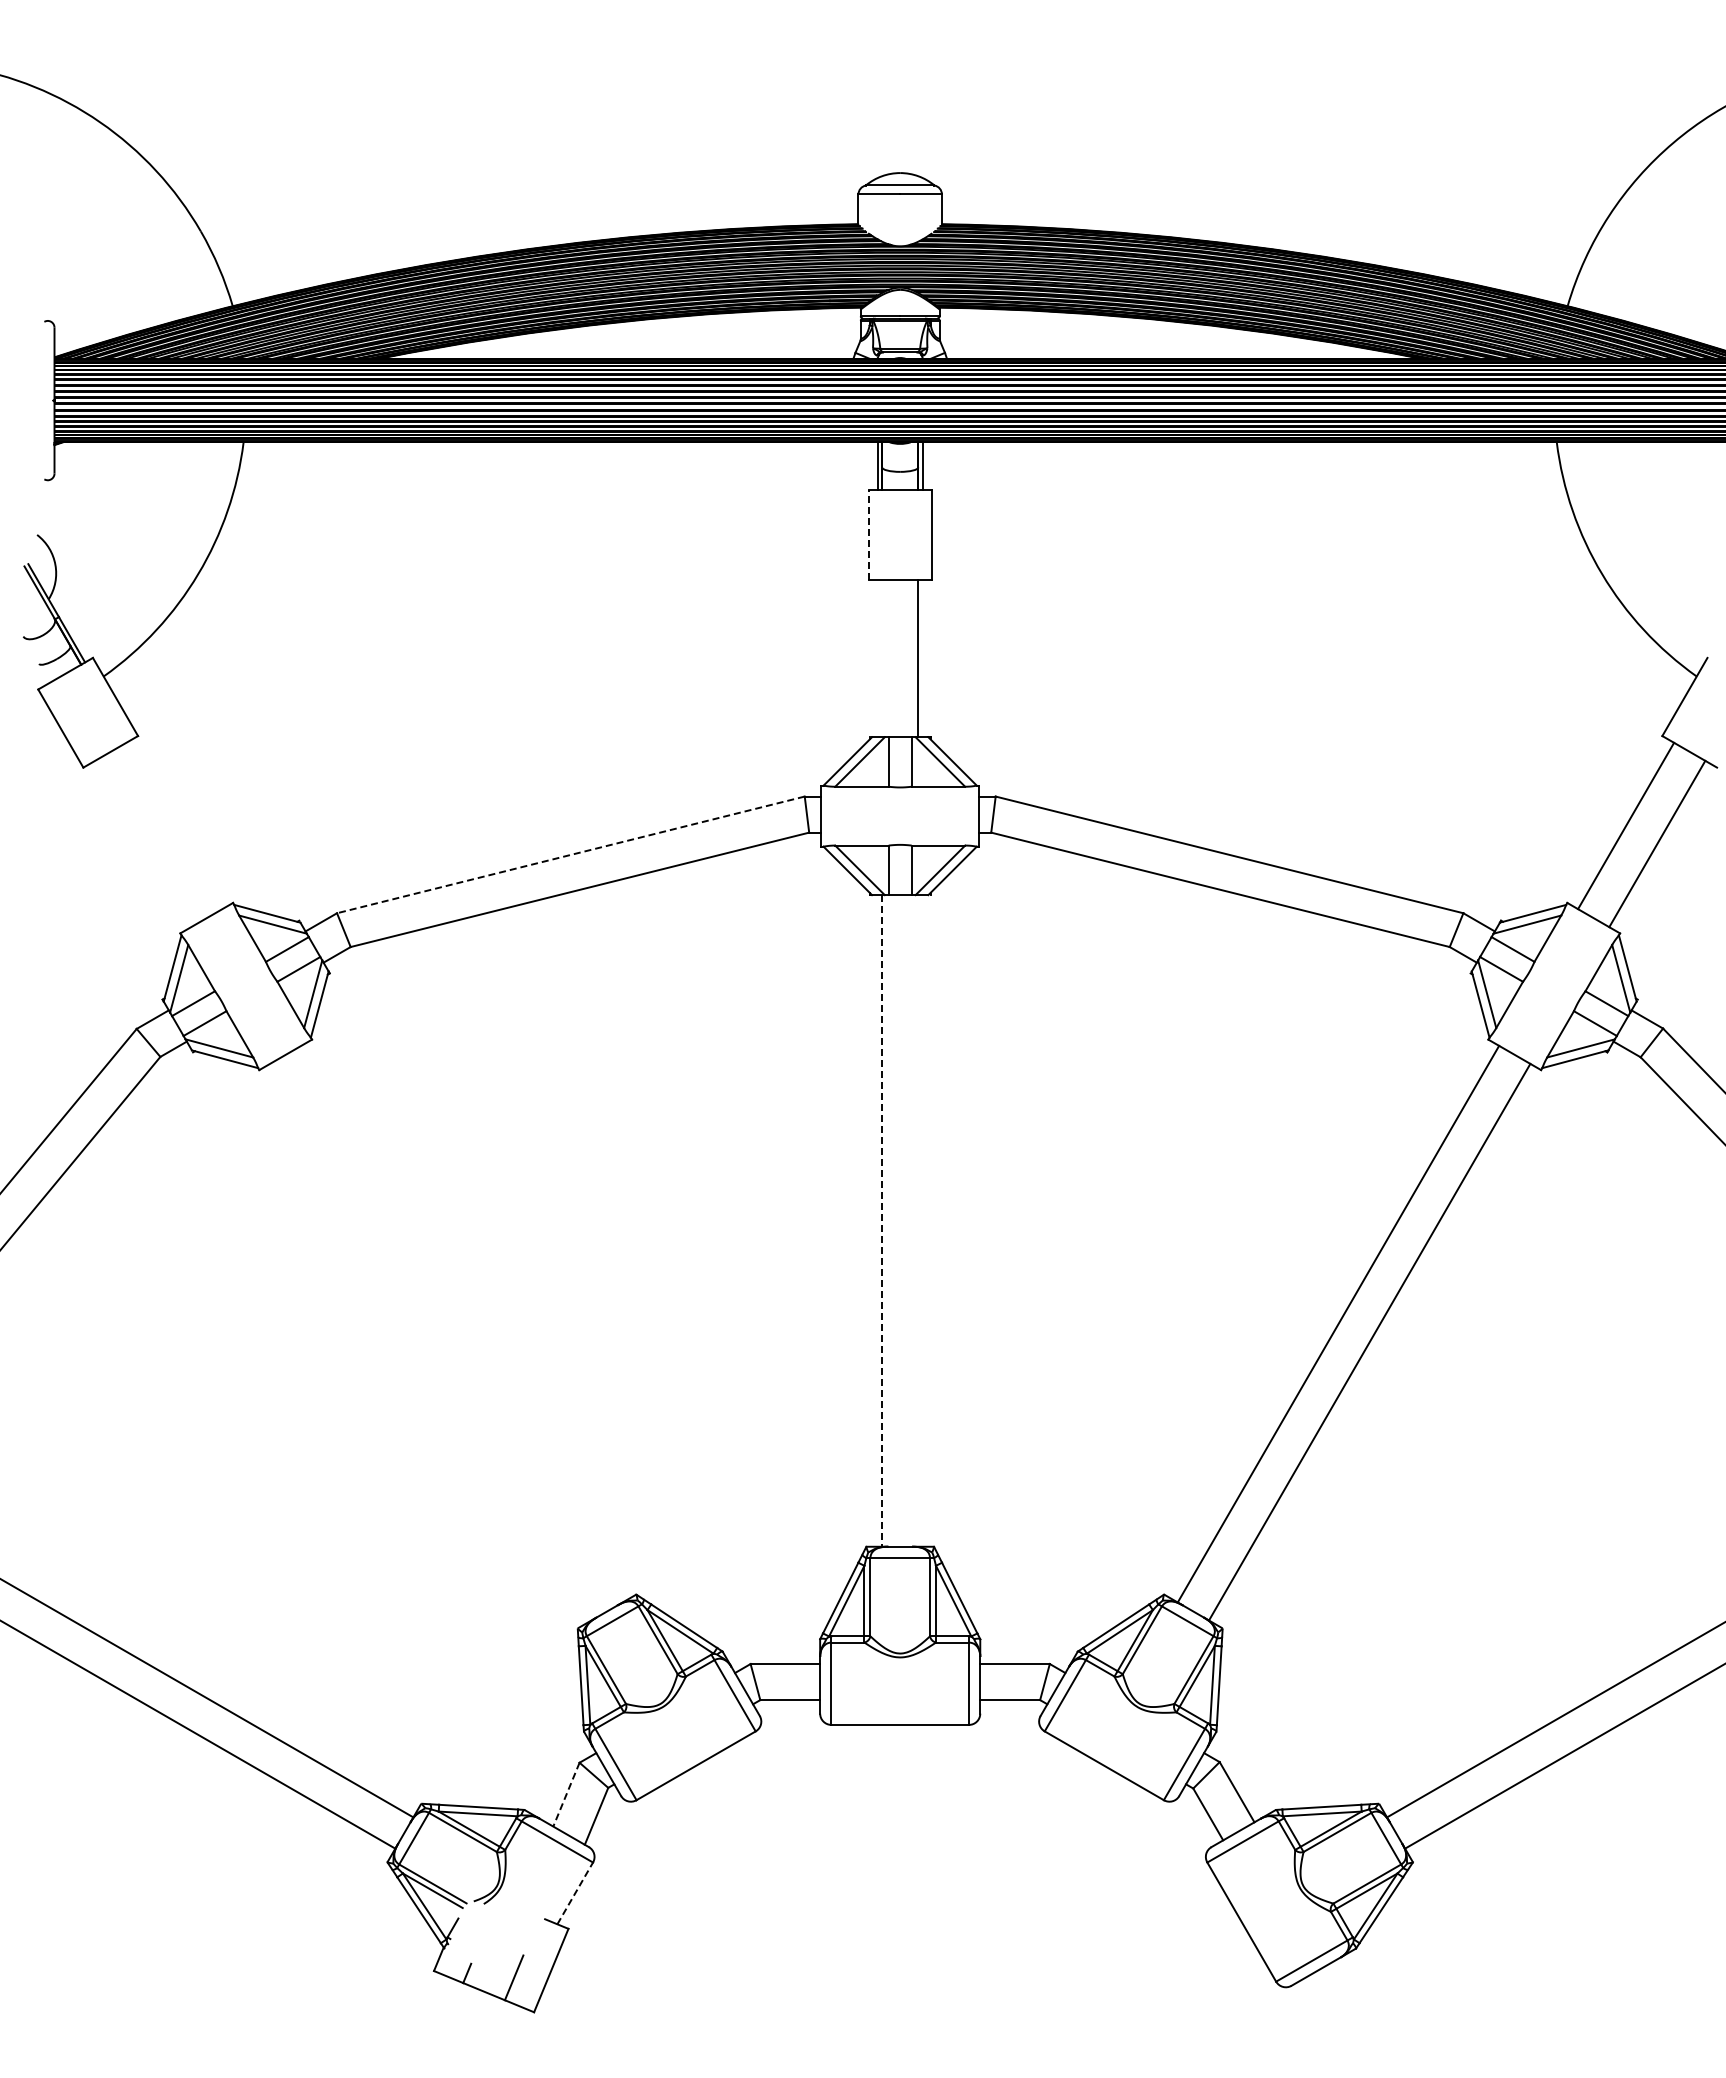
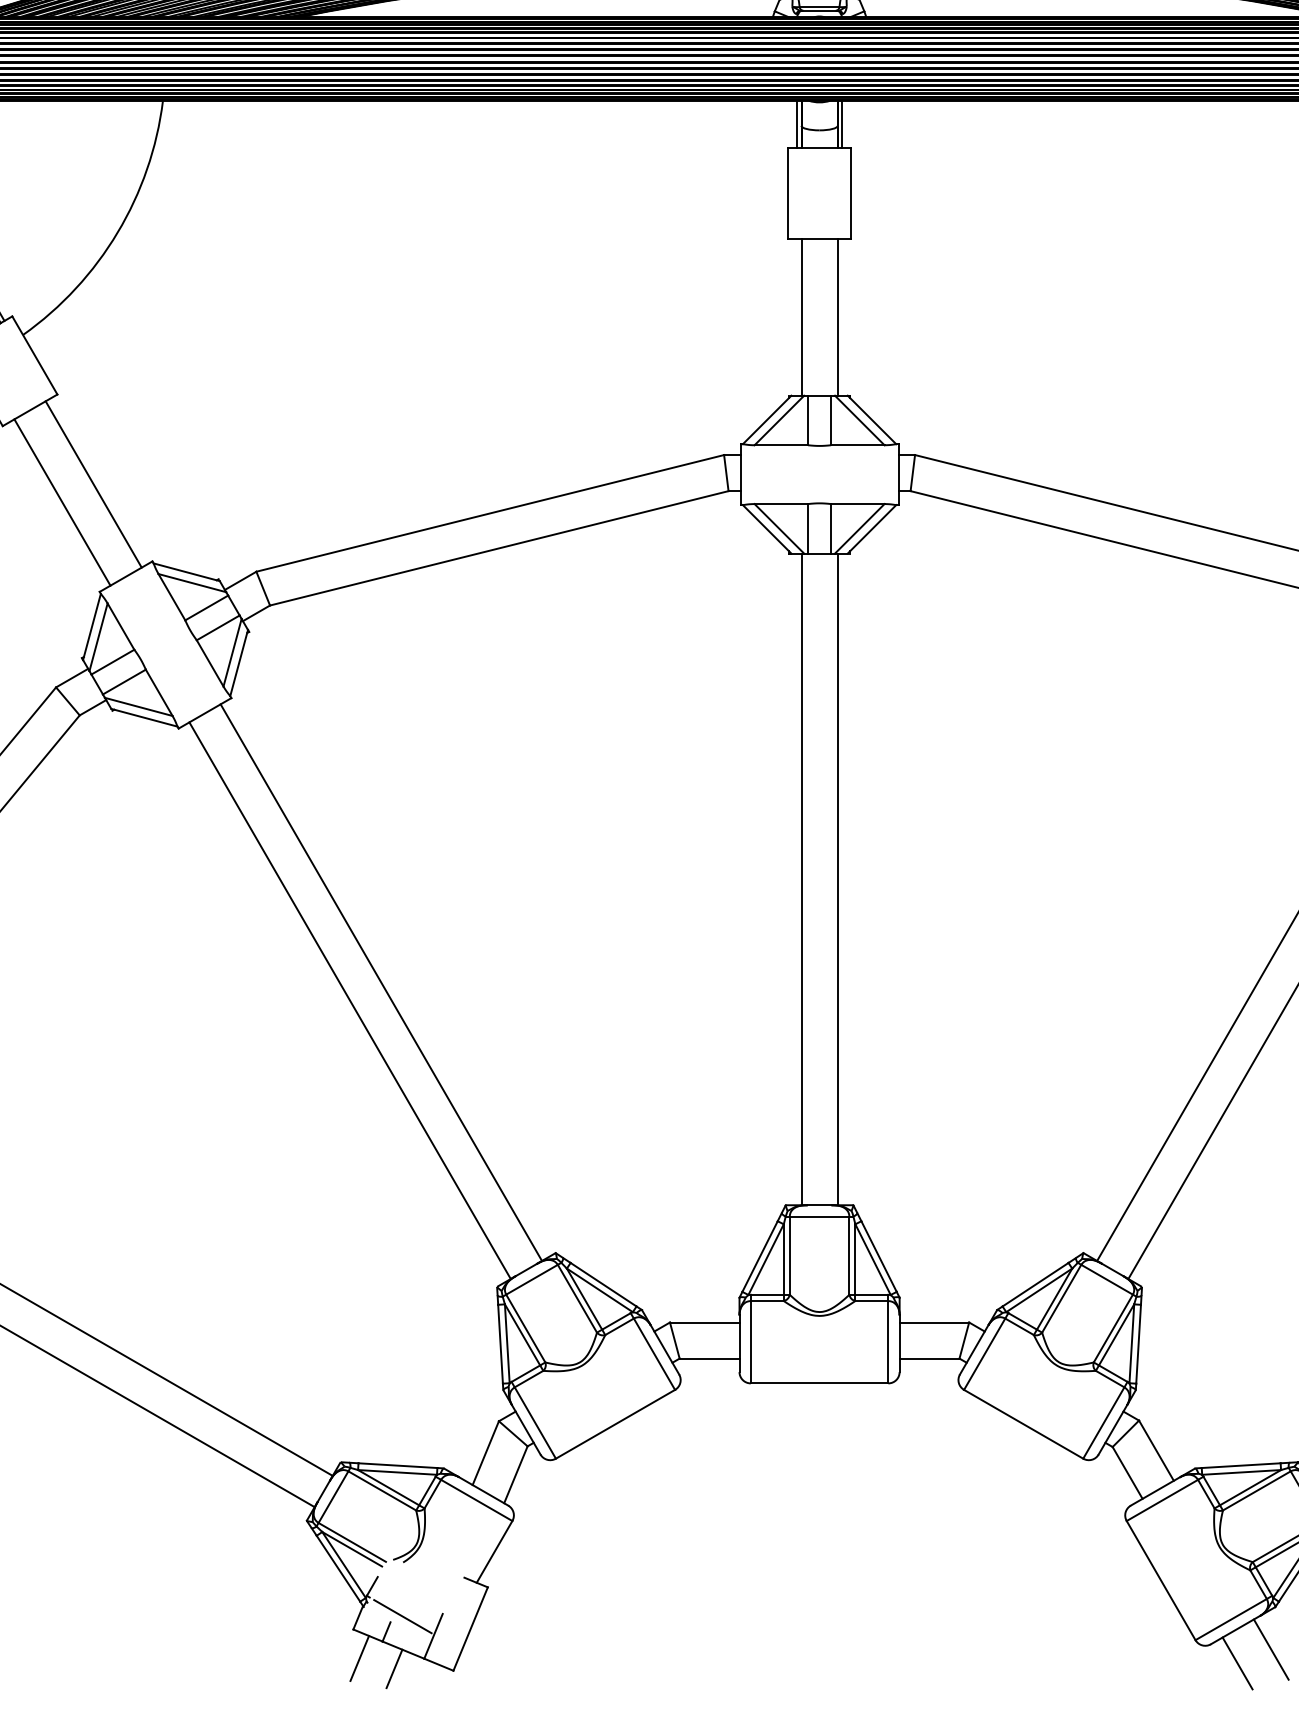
line: (868, 534) -> (787, 192), dashed -> solid
line: (882, 658) -> (801, 316), added
line: (174, 825) -> (93, 483), added
line: (143, 843) -> (62, 501), added
line: (570, 855) -> (489, 513), dashed -> solid
line: (882, 1220) -> (801, 878), dashed -> solid
line: (918, 1220) -> (837, 878), added
line: (461, 1323) -> (380, 981), added
line: (430, 1341) -> (349, 999), added
line: (566, 1794) -> (485, 1452), dashed -> solid
line: (575, 1893) -> (494, 1551), dashed -> solid
line: (483, 1957) -> (402, 1615), added
line: (1351, 1990) -> (1270, 1648), added
line: (440, 1999) -> (359, 1657), added
line: (1318, 2004) -> (1237, 1662), added
line: (475, 2010) -> (394, 1668), added

